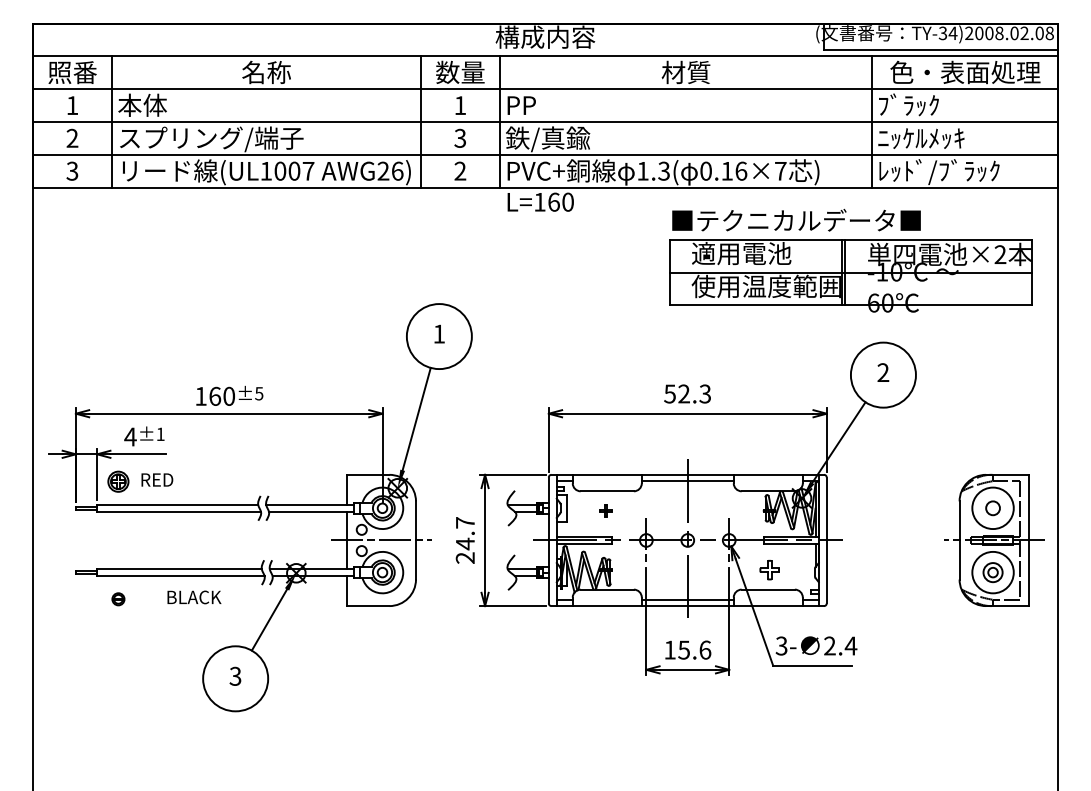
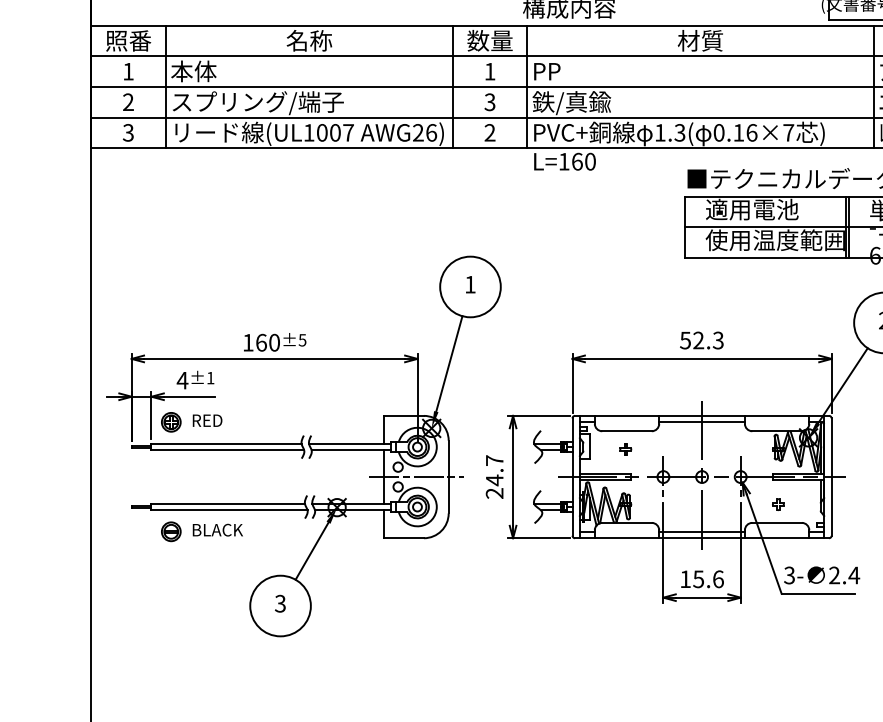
part: (769, 569) -> (778, 504), size x0.62
text: (194, 597) -> (217, 530), moved
part: (118, 599) -> (171, 532), size x1.67

